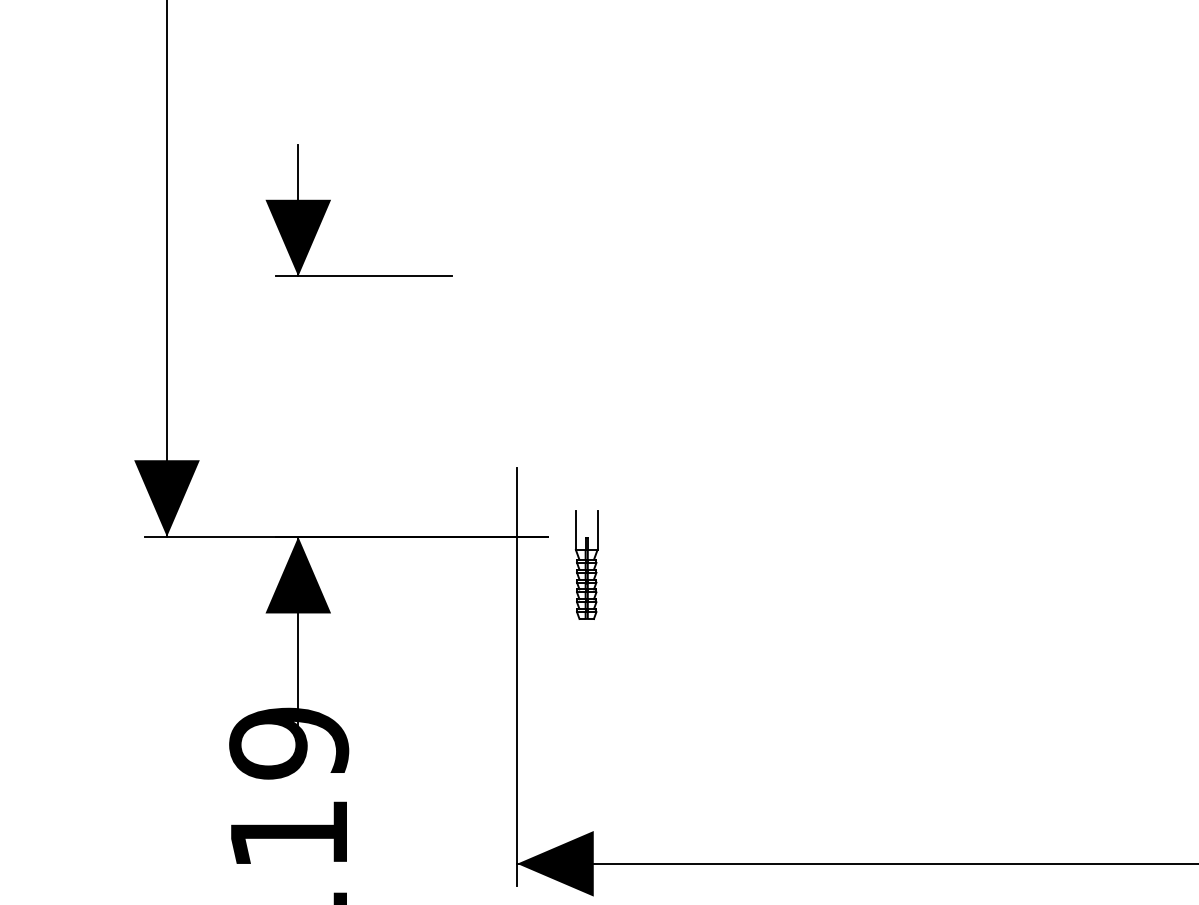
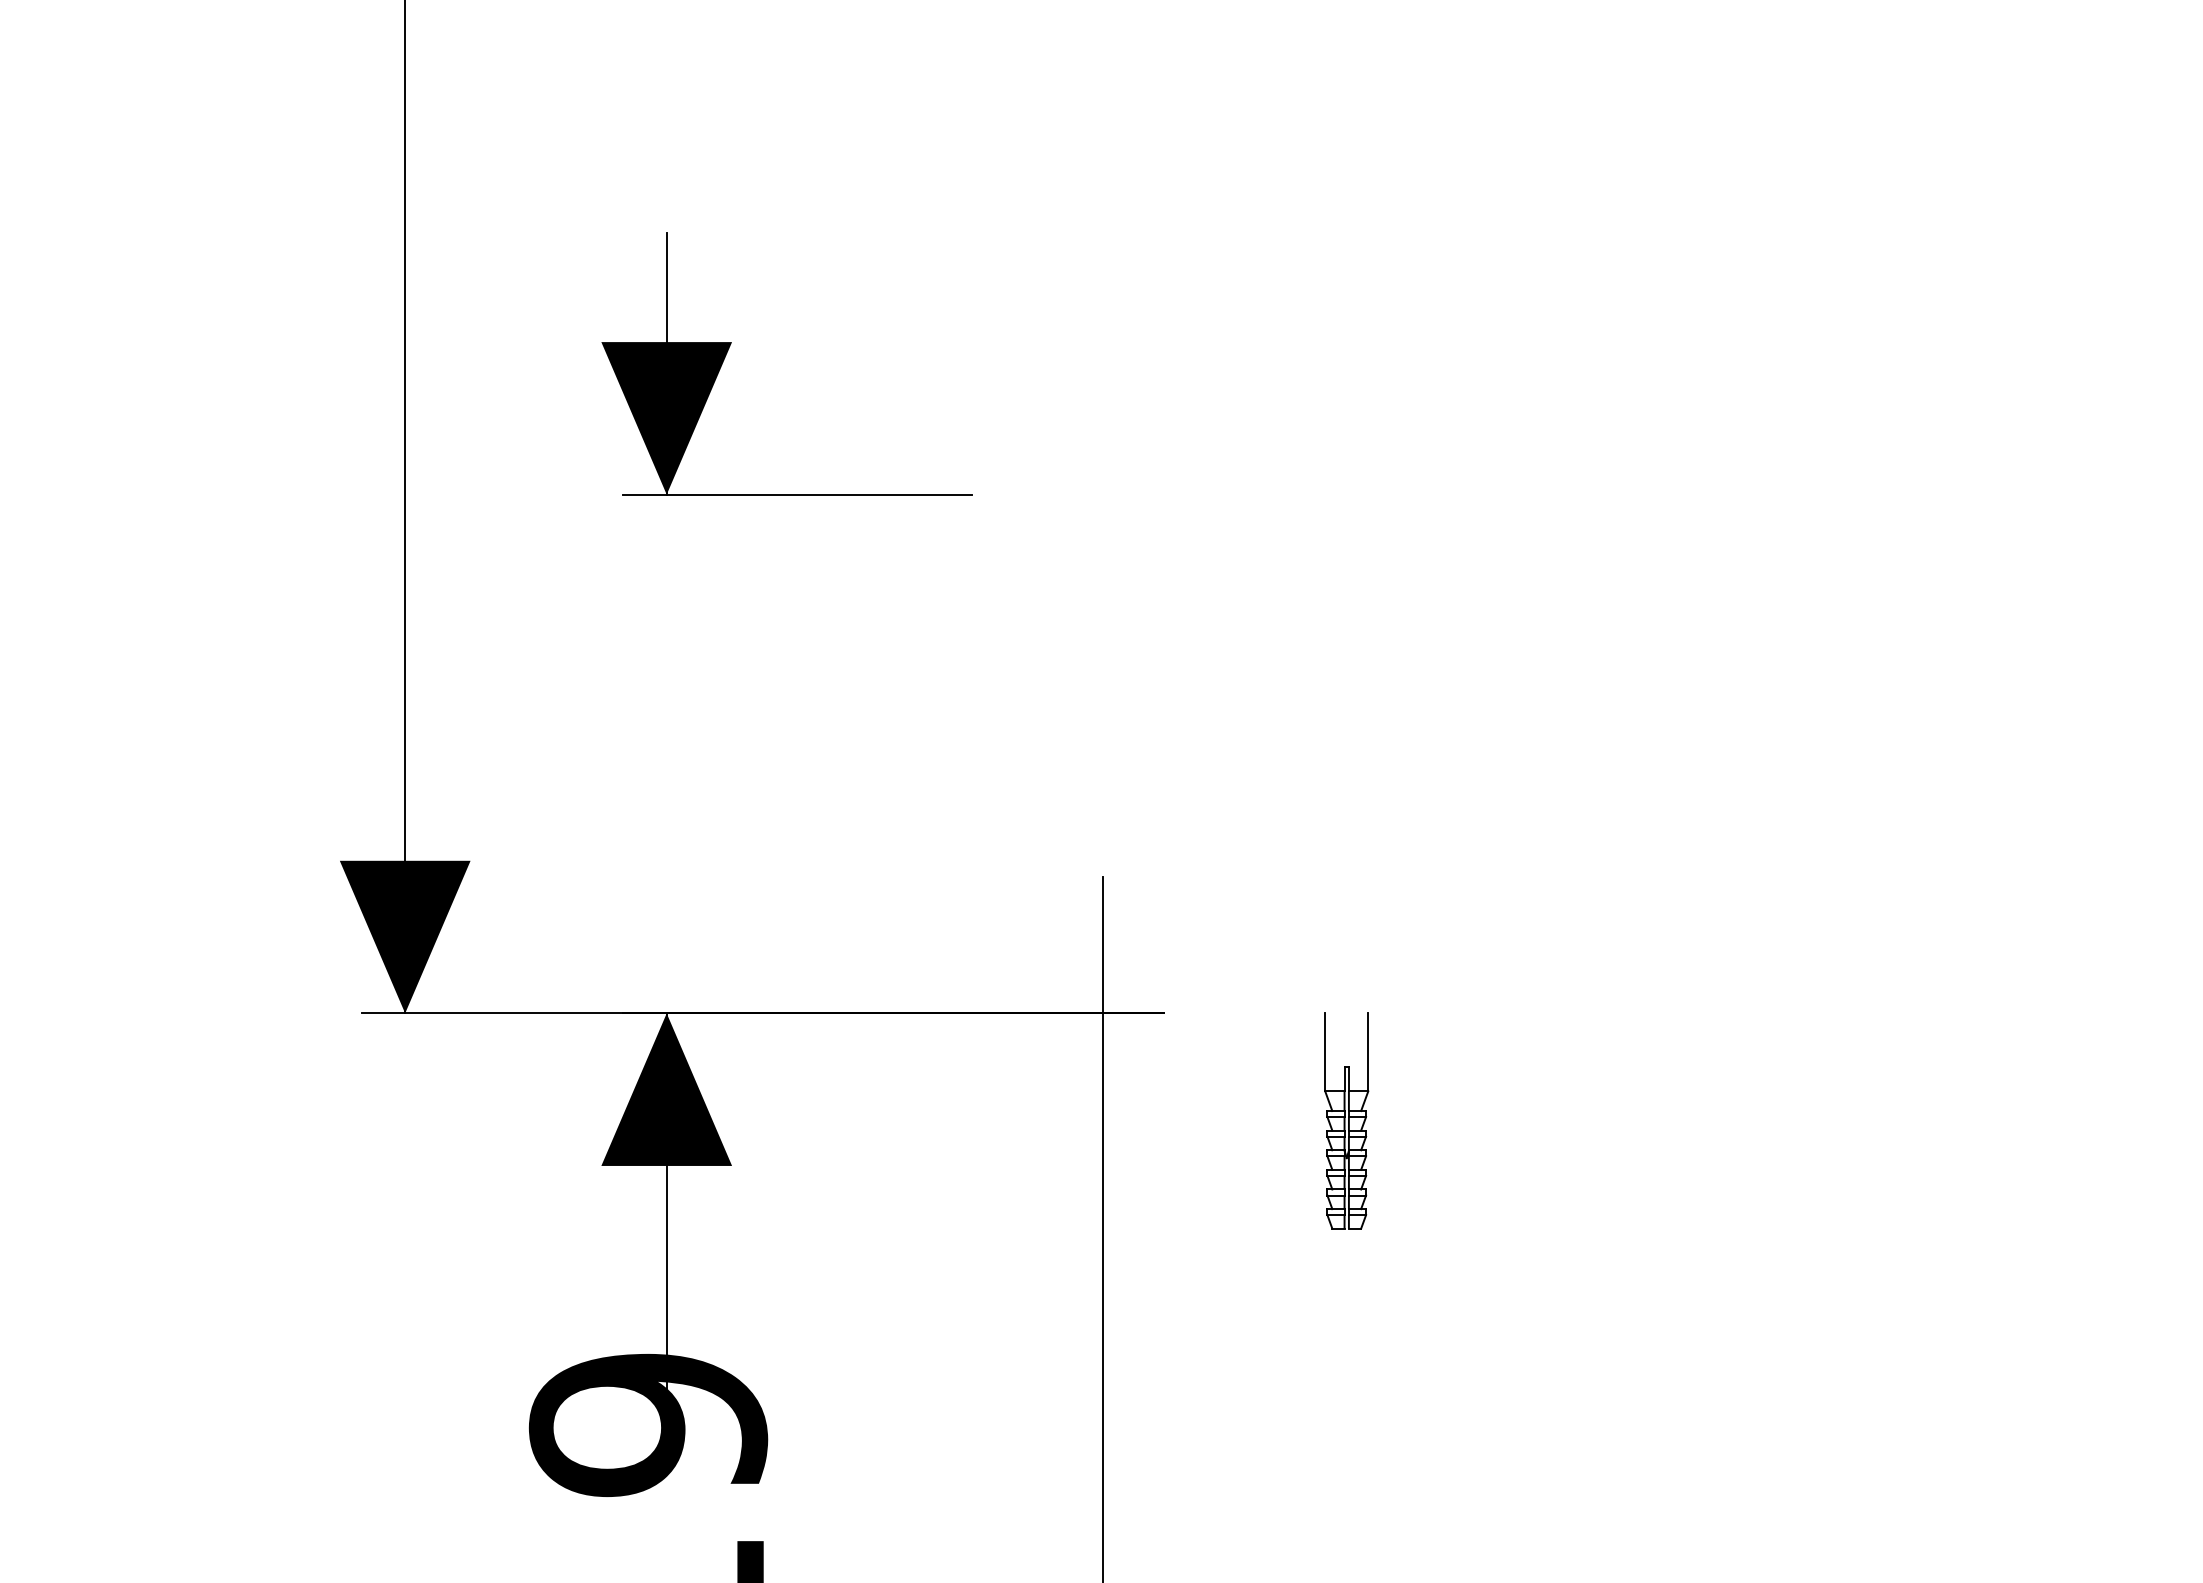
part: (586, 564) -> (1346, 1120), moved

